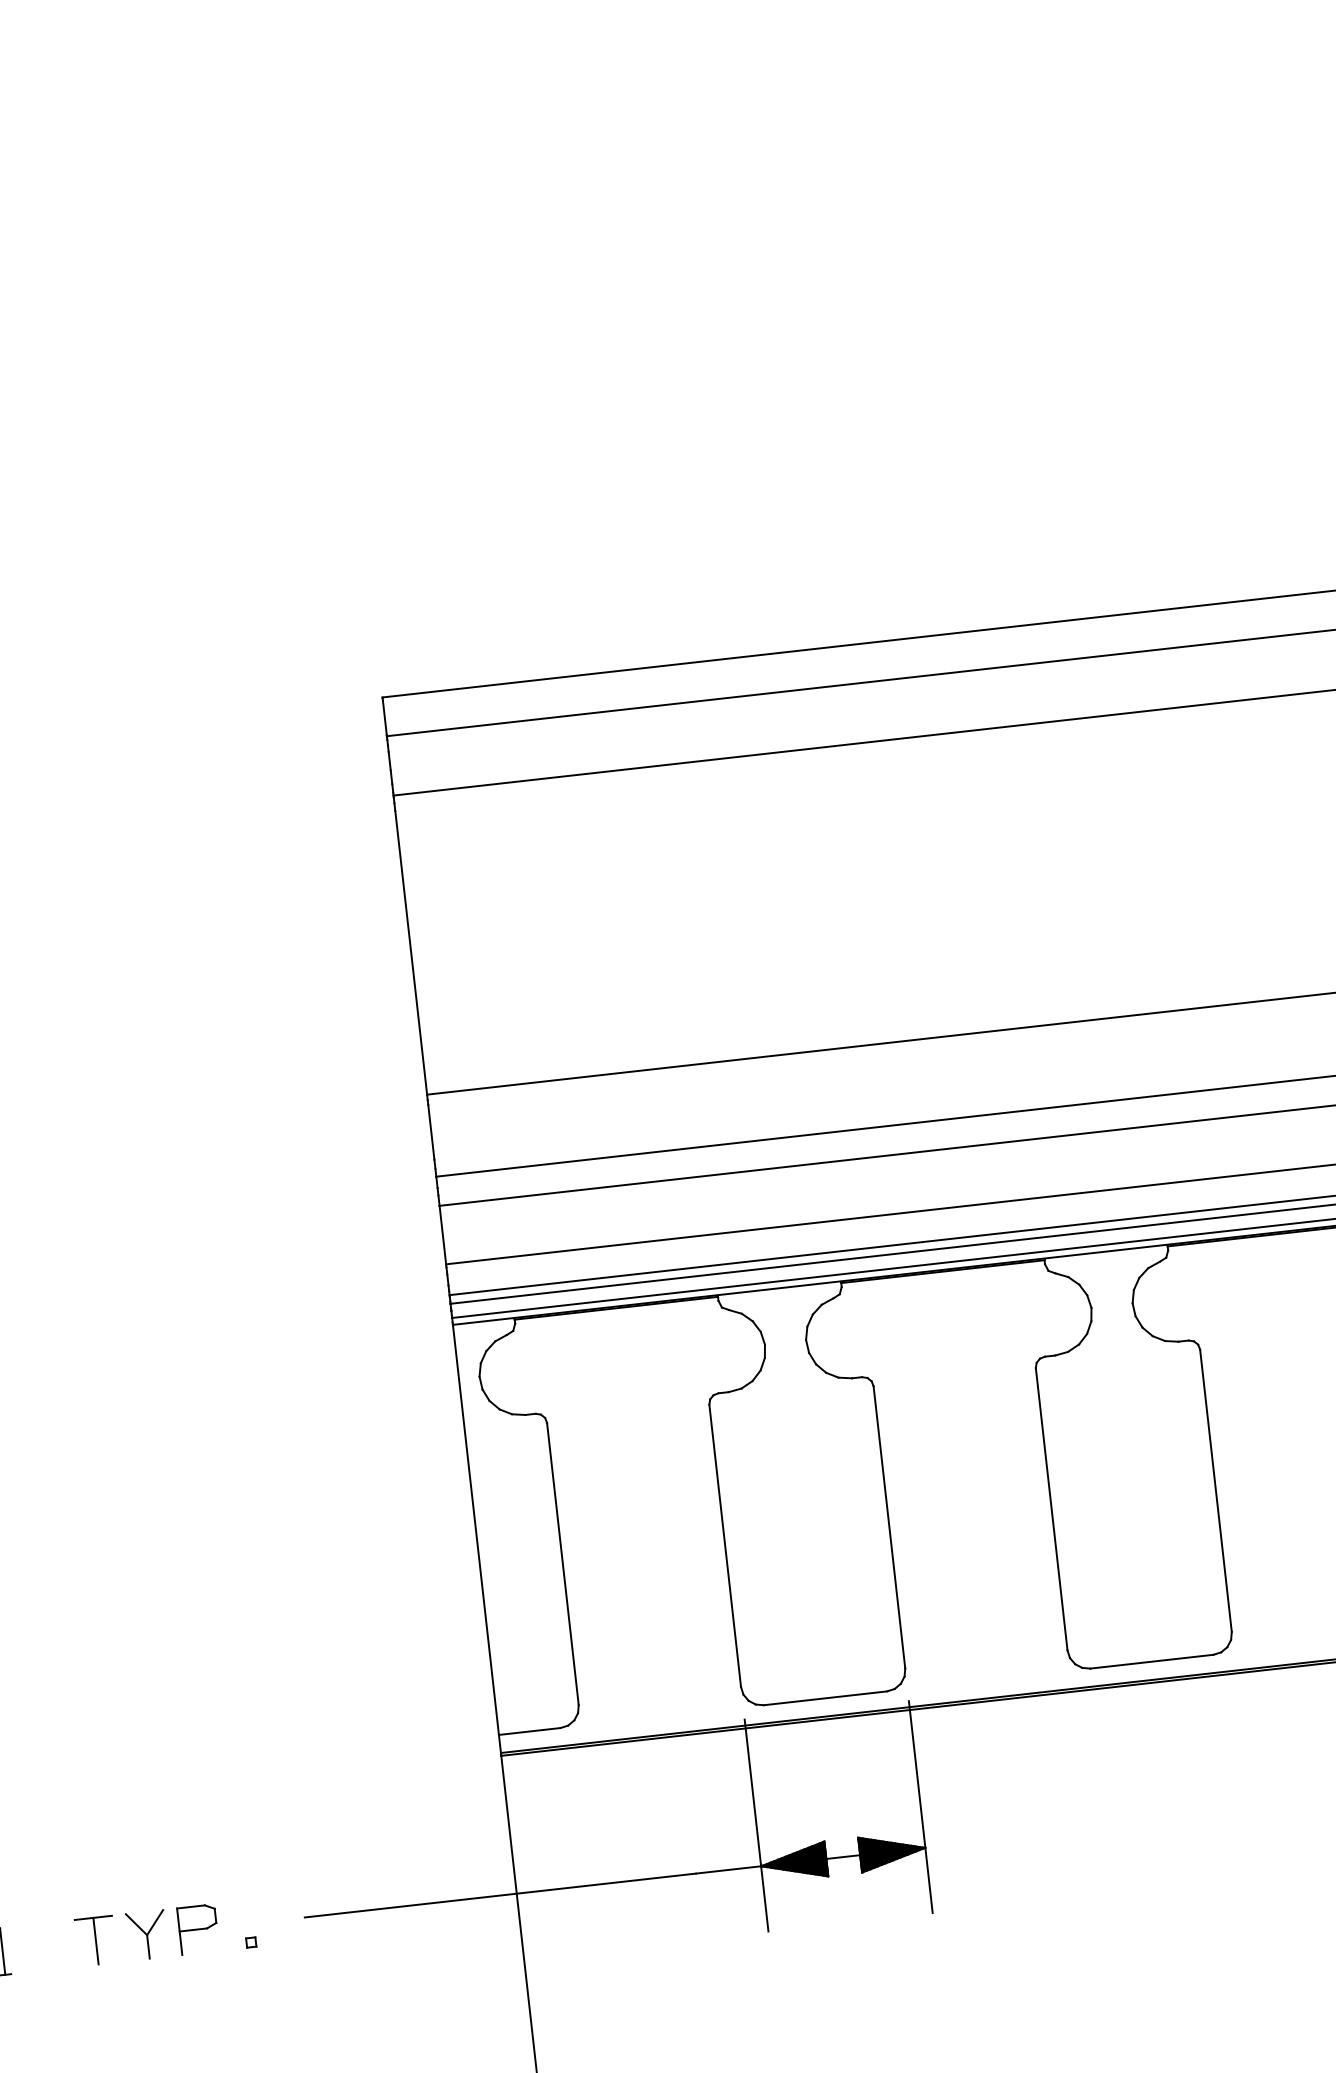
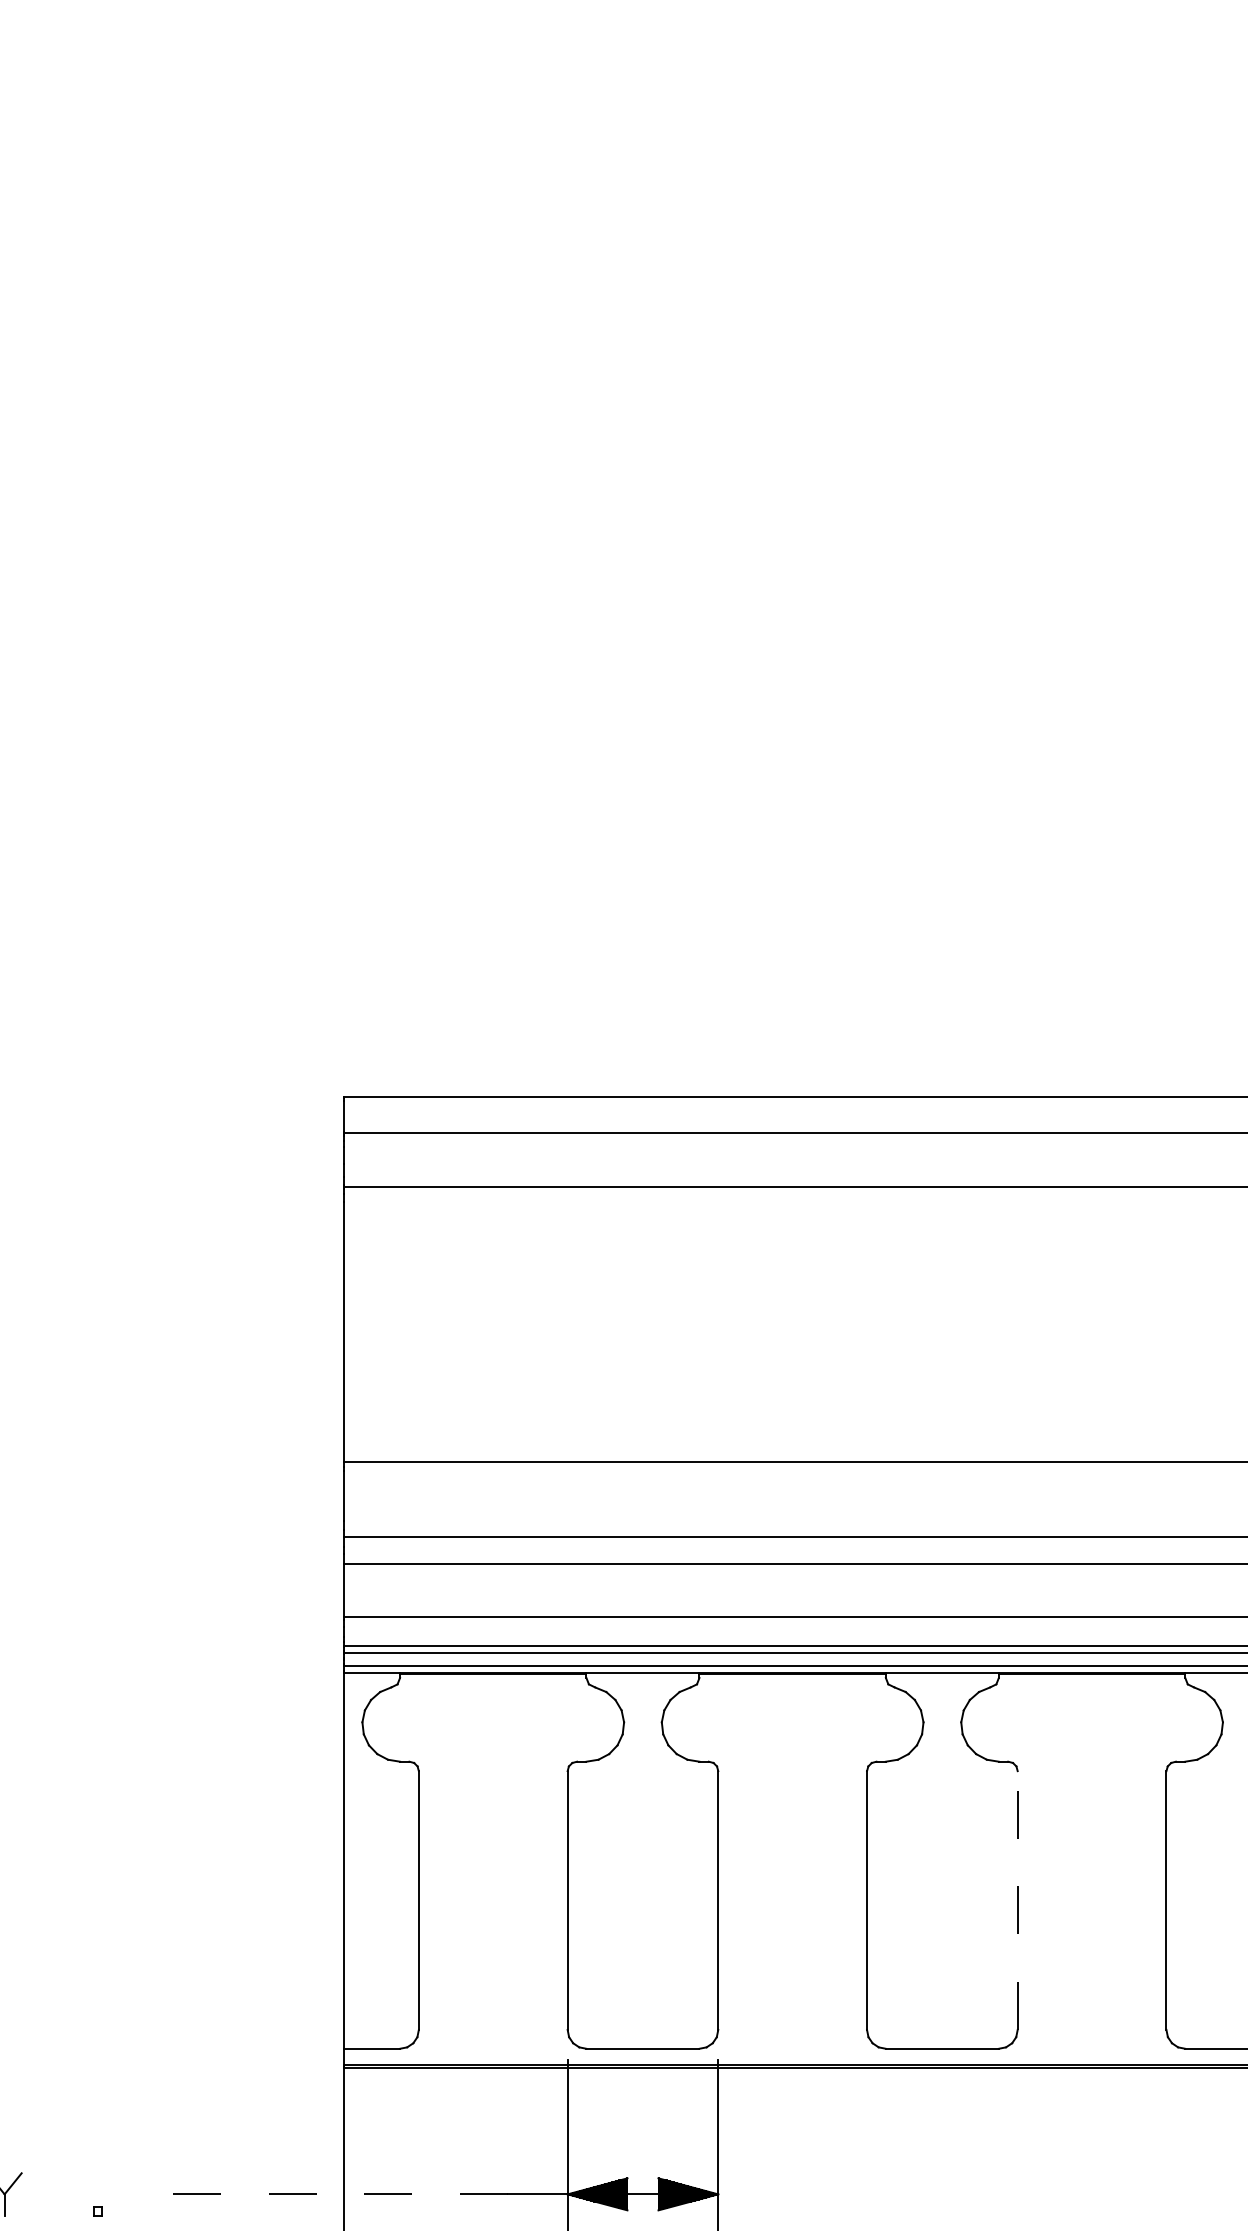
line: (1215, 1490) -> (1017, 1900), solid -> dashed
line: (500, 1895) -> (328, 2194), solid -> dashed
part: (198, 1929) -> (51, 2194), removed

